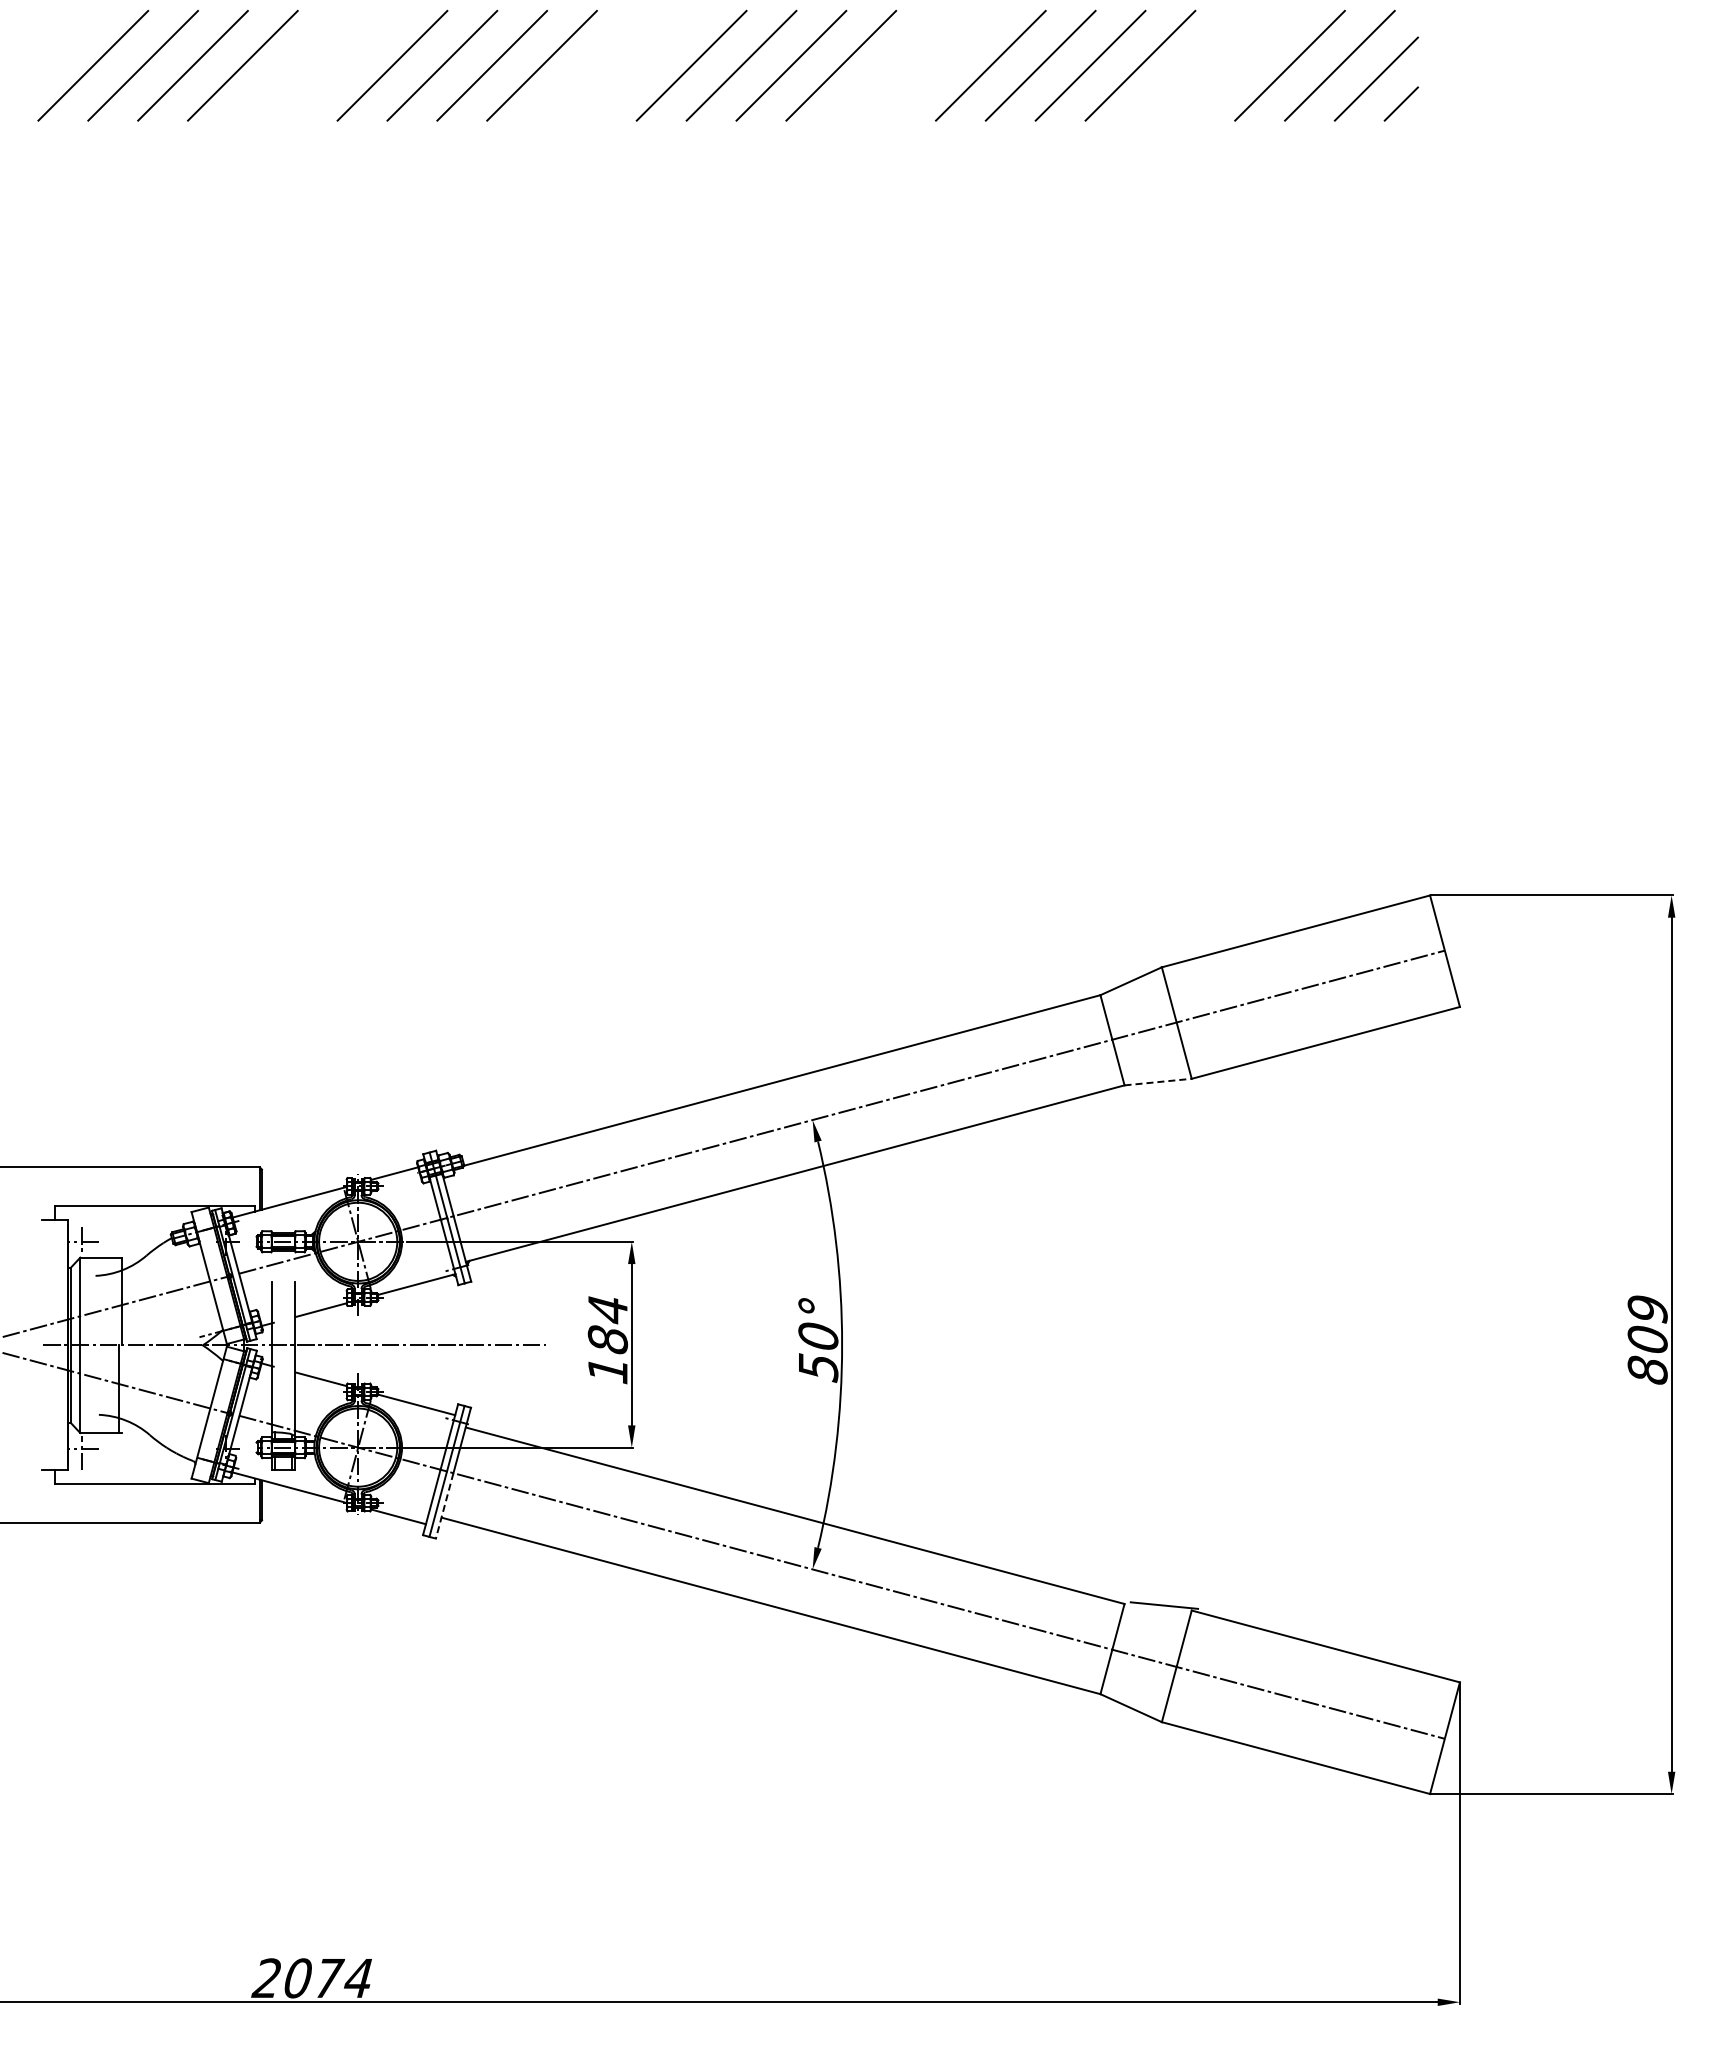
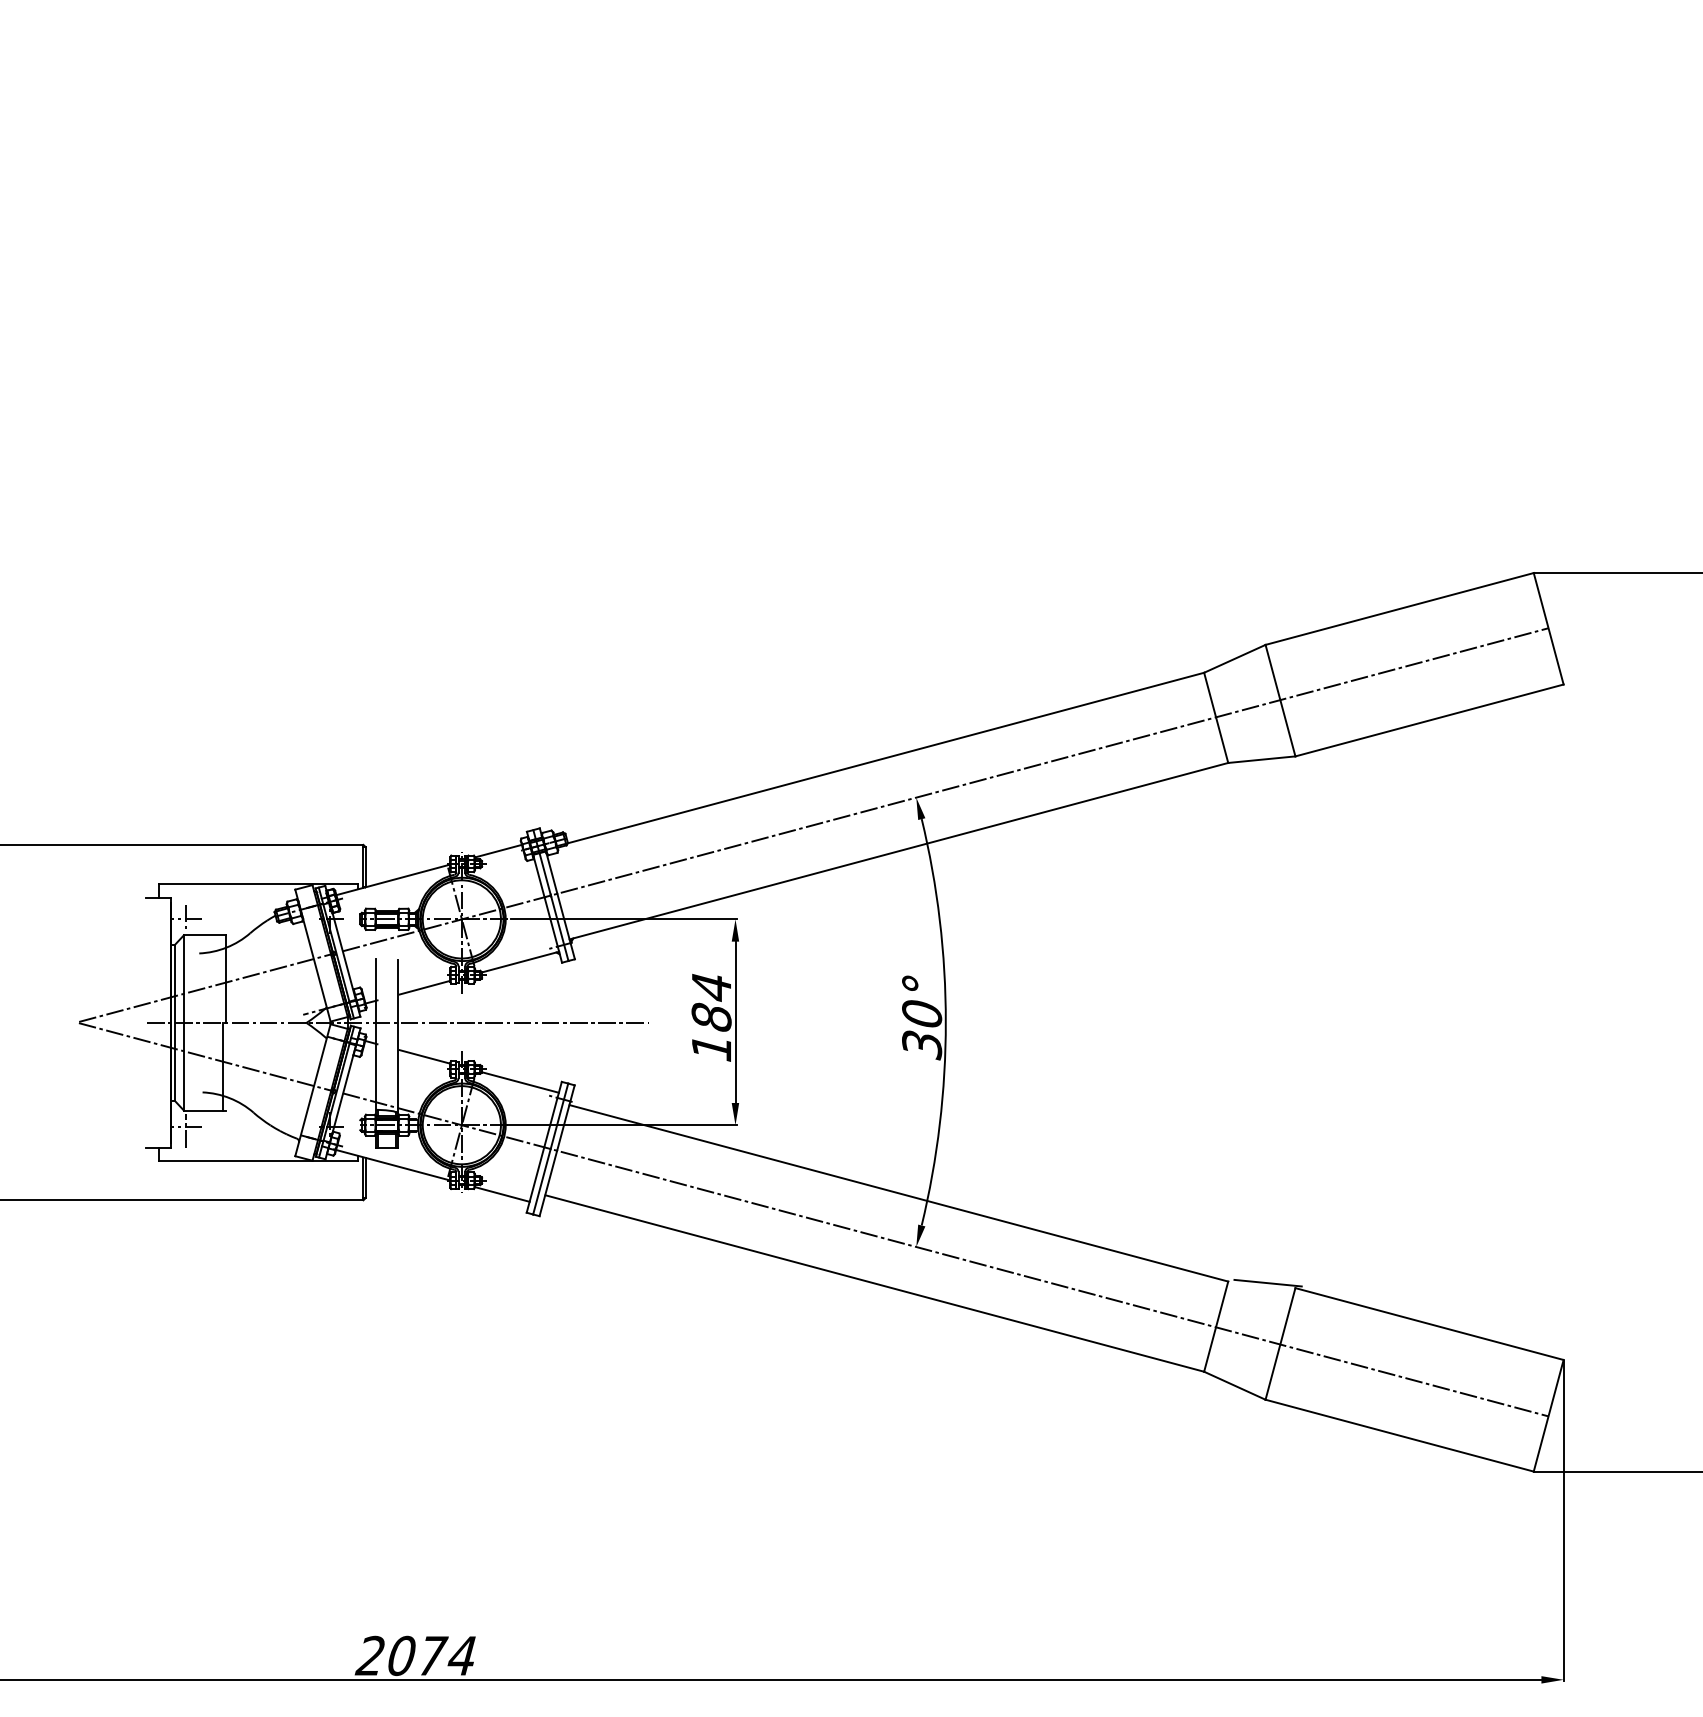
line: (1158, 1082) -> (1262, 760), dashed -> solid
text: (817, 1367) -> (921, 1045), 50° -> 30°
line: (444, 1505) -> (548, 1183), dashed -> solid

